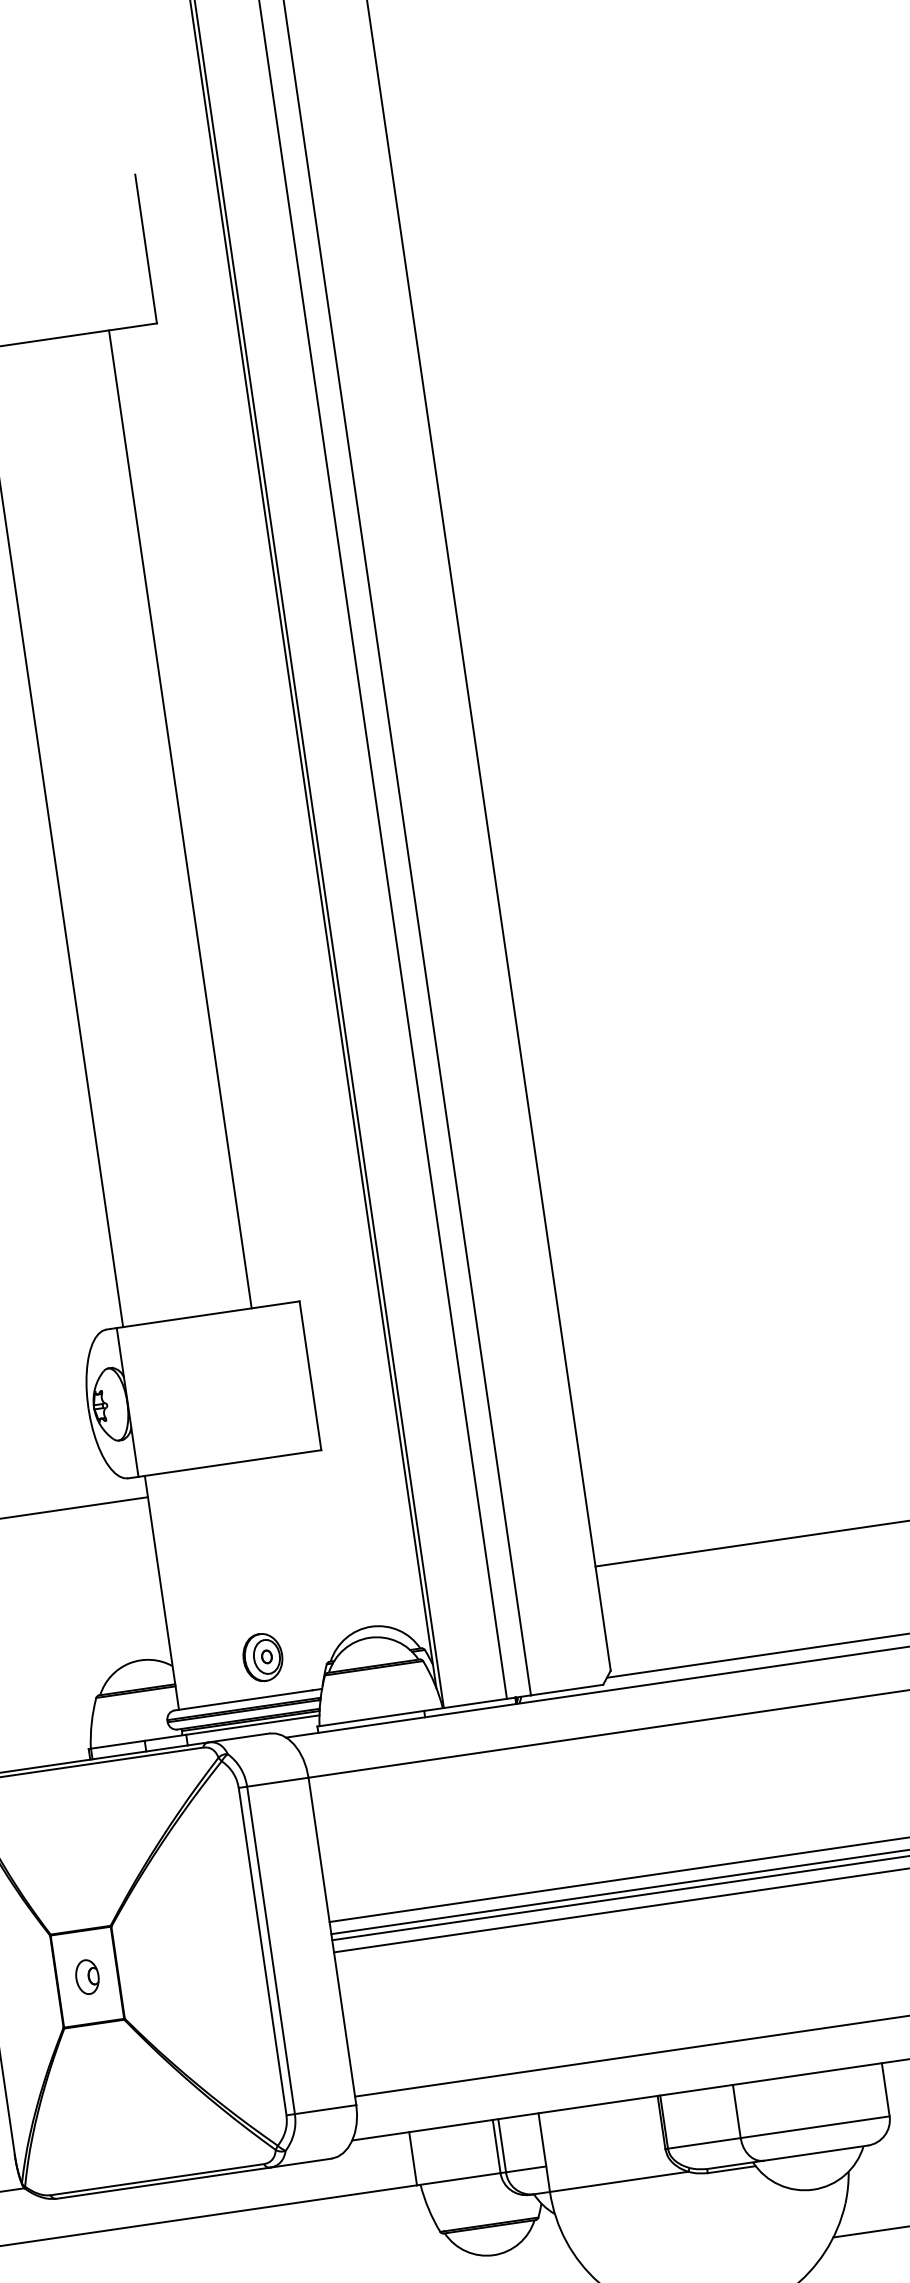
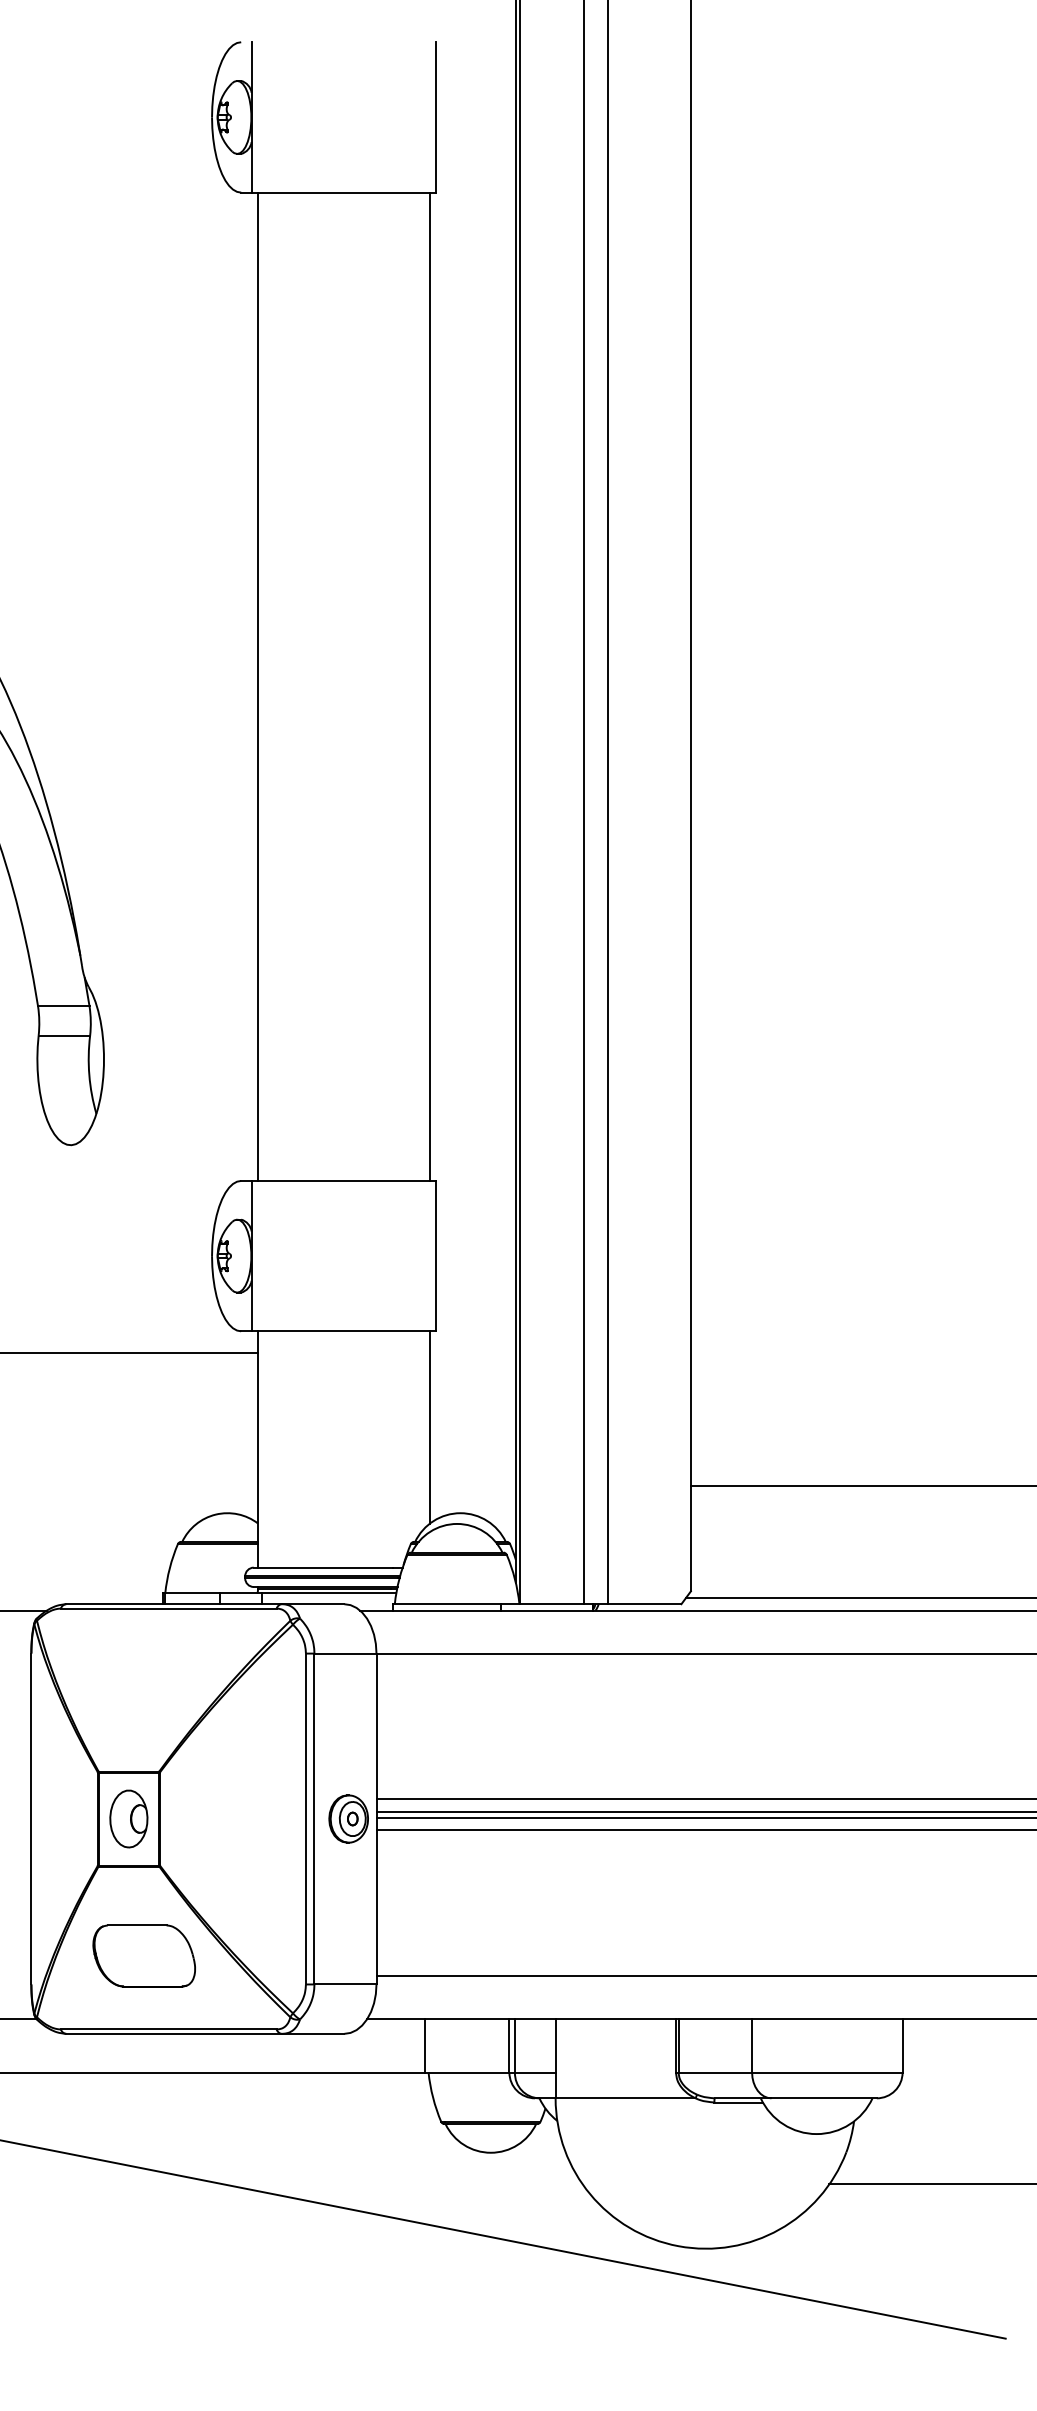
line: (179, 819) -> (429, 686), moved
line: (328, 1546) -> (429, 1427), added
part: (262, 1657) -> (348, 1818), moved
part: (86, 1976) -> (128, 1818), size x1.67
part: (121, 2110) -> (143, 1955), added

